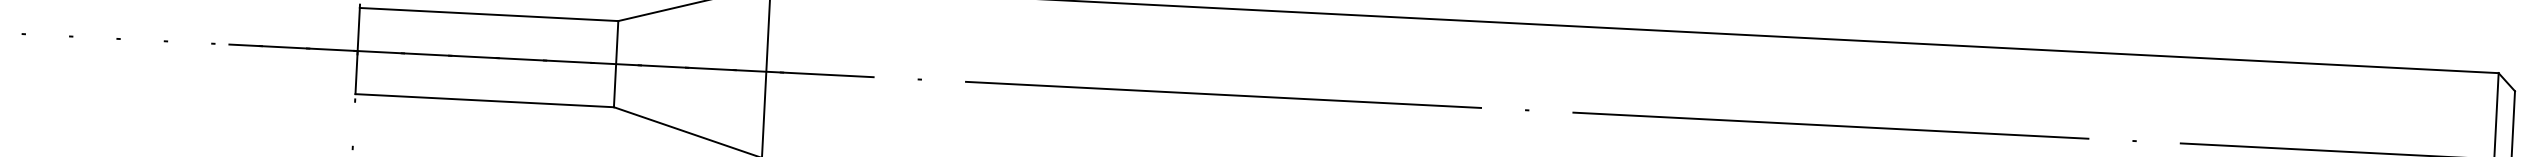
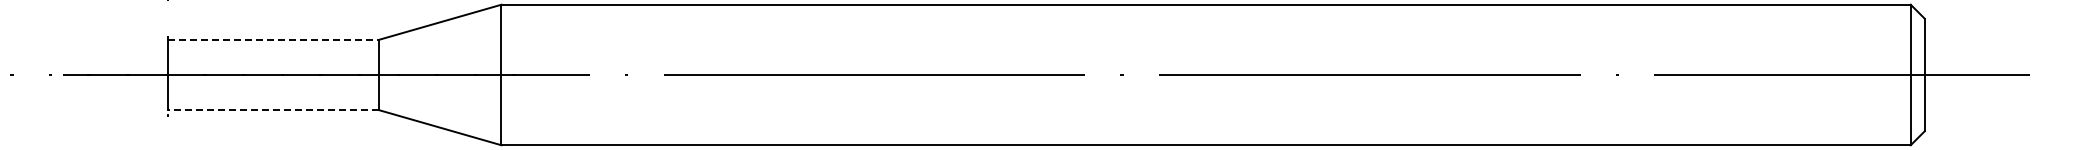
line: (490, 14) -> (274, 39), solid -> dashed
line: (484, 101) -> (273, 110), solid -> dashed

